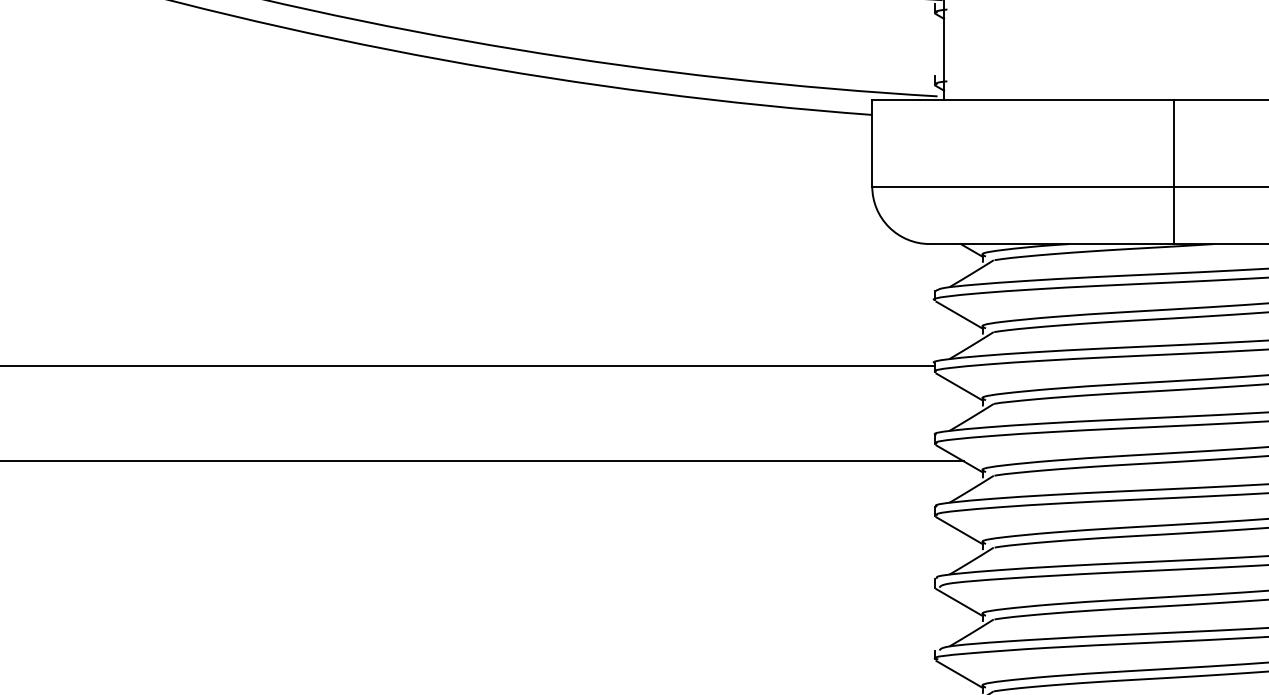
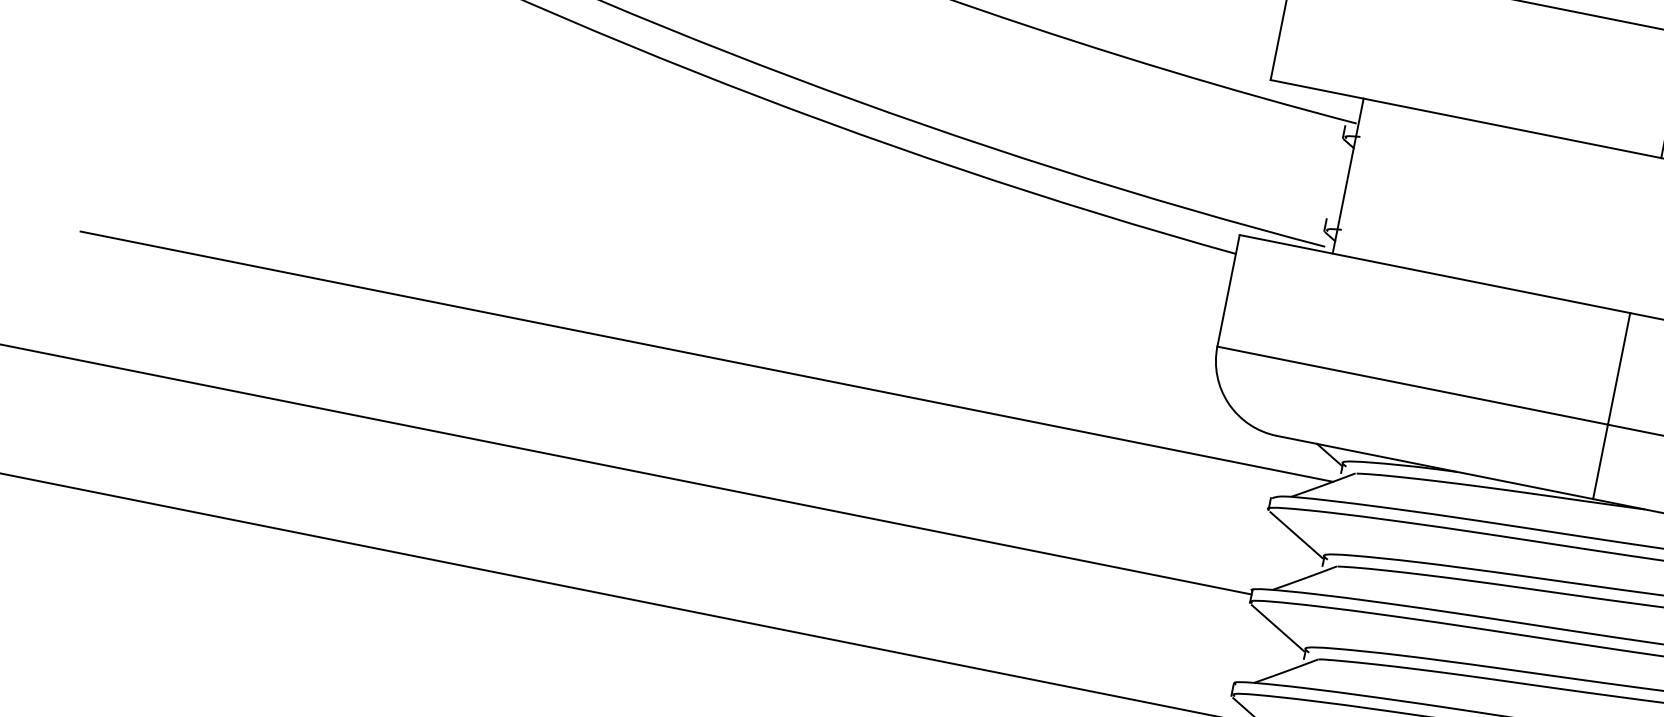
line: (494, 269) -> (707, 356), added

